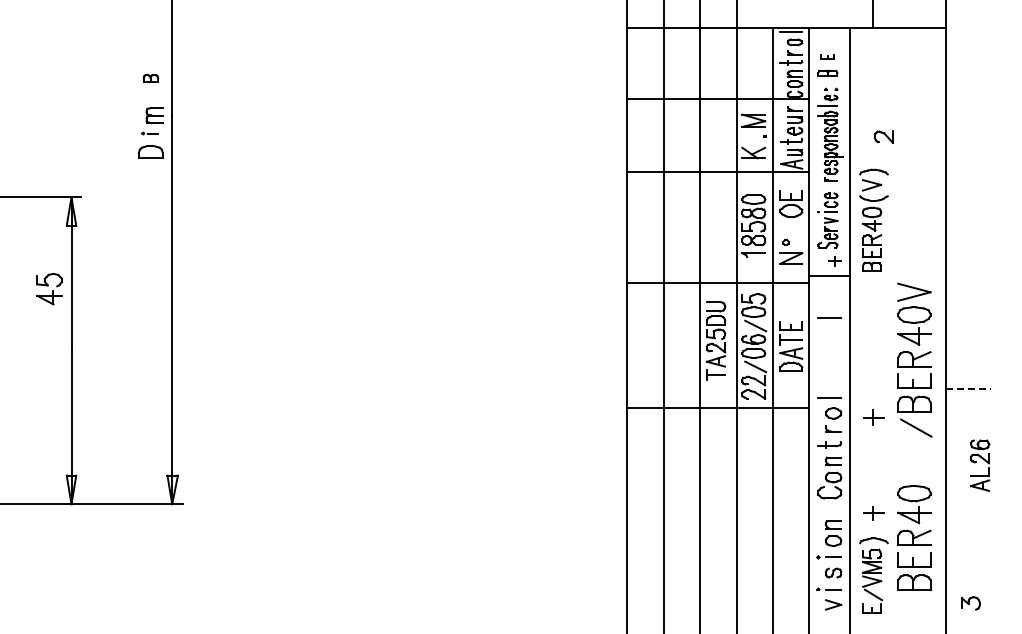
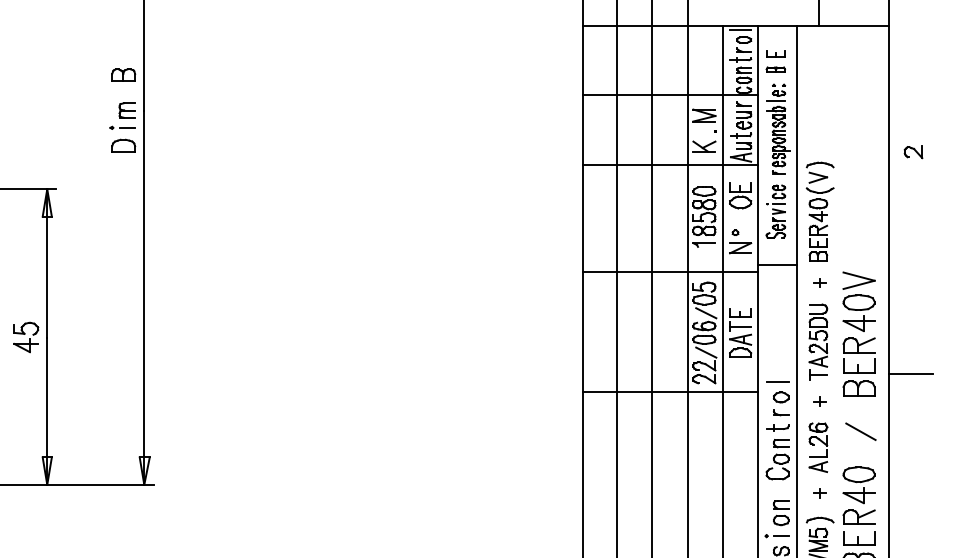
part: (827, 56) -> (775, 53), size x1.43
part: (150, 78) -> (123, 74), size x1.67
part: (149, 133) -> (122, 127), size x1.67
part: (883, 136) -> (913, 151), moved
part: (834, 261) -> (819, 282), moved
part: (49, 289) -> (26, 337), moved
line: (829, 317) -> (777, 305), removed
part: (716, 340) -> (818, 341), moved
line: (968, 389) -> (911, 374), dashed -> solid
part: (873, 417) -> (819, 401), size x0.62
line: (916, 427) -> (861, 431), moved
part: (980, 465) -> (818, 447), moved
part: (873, 512) -> (819, 492), size x0.62

